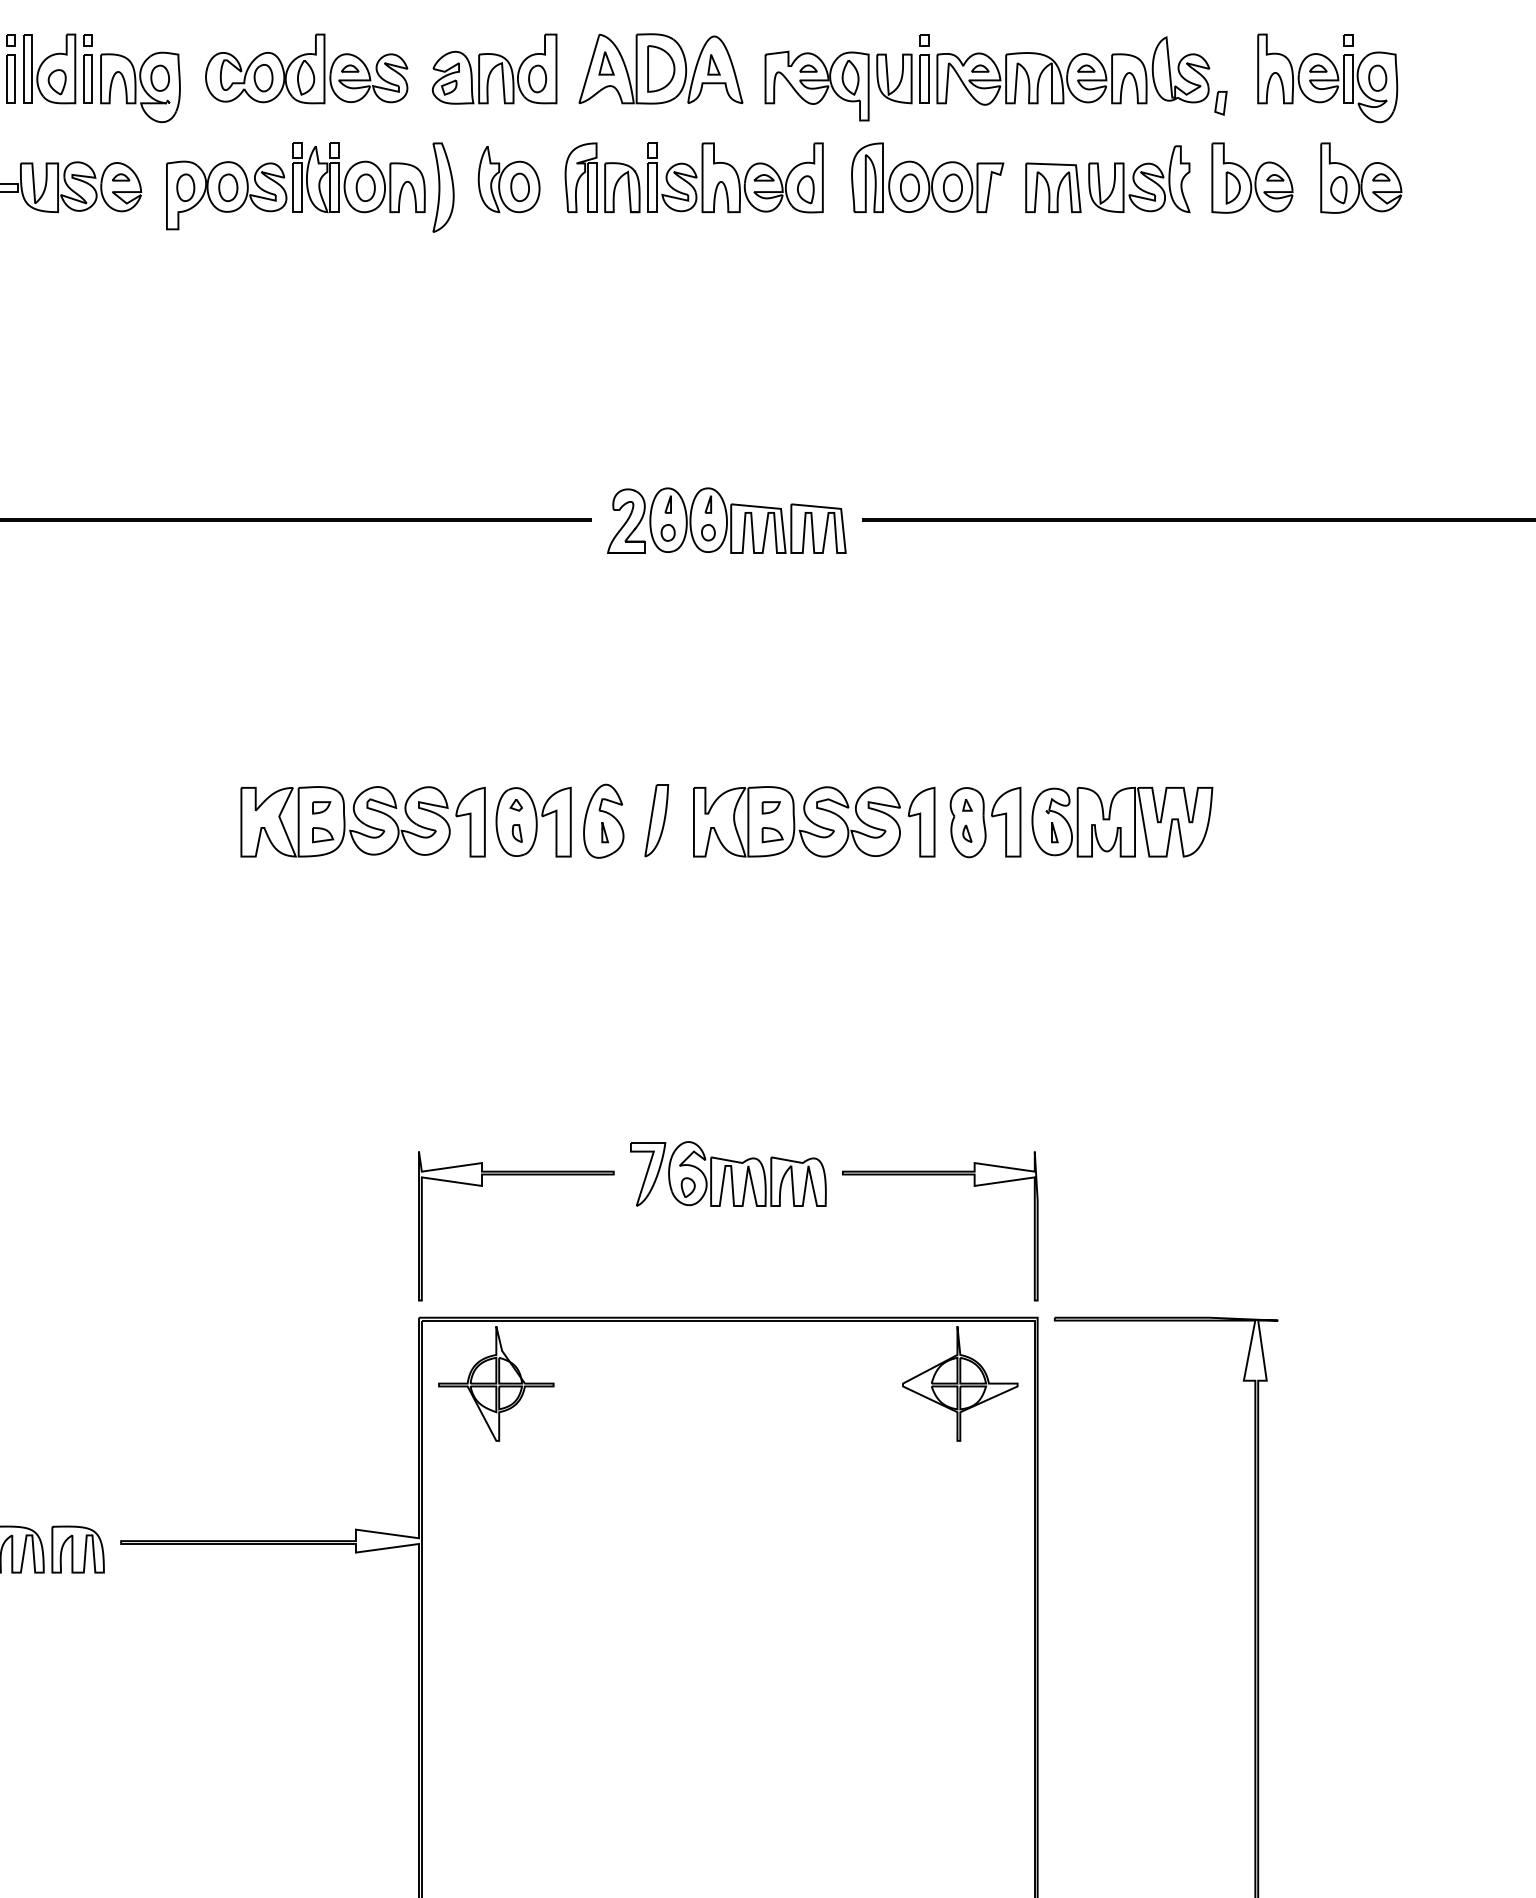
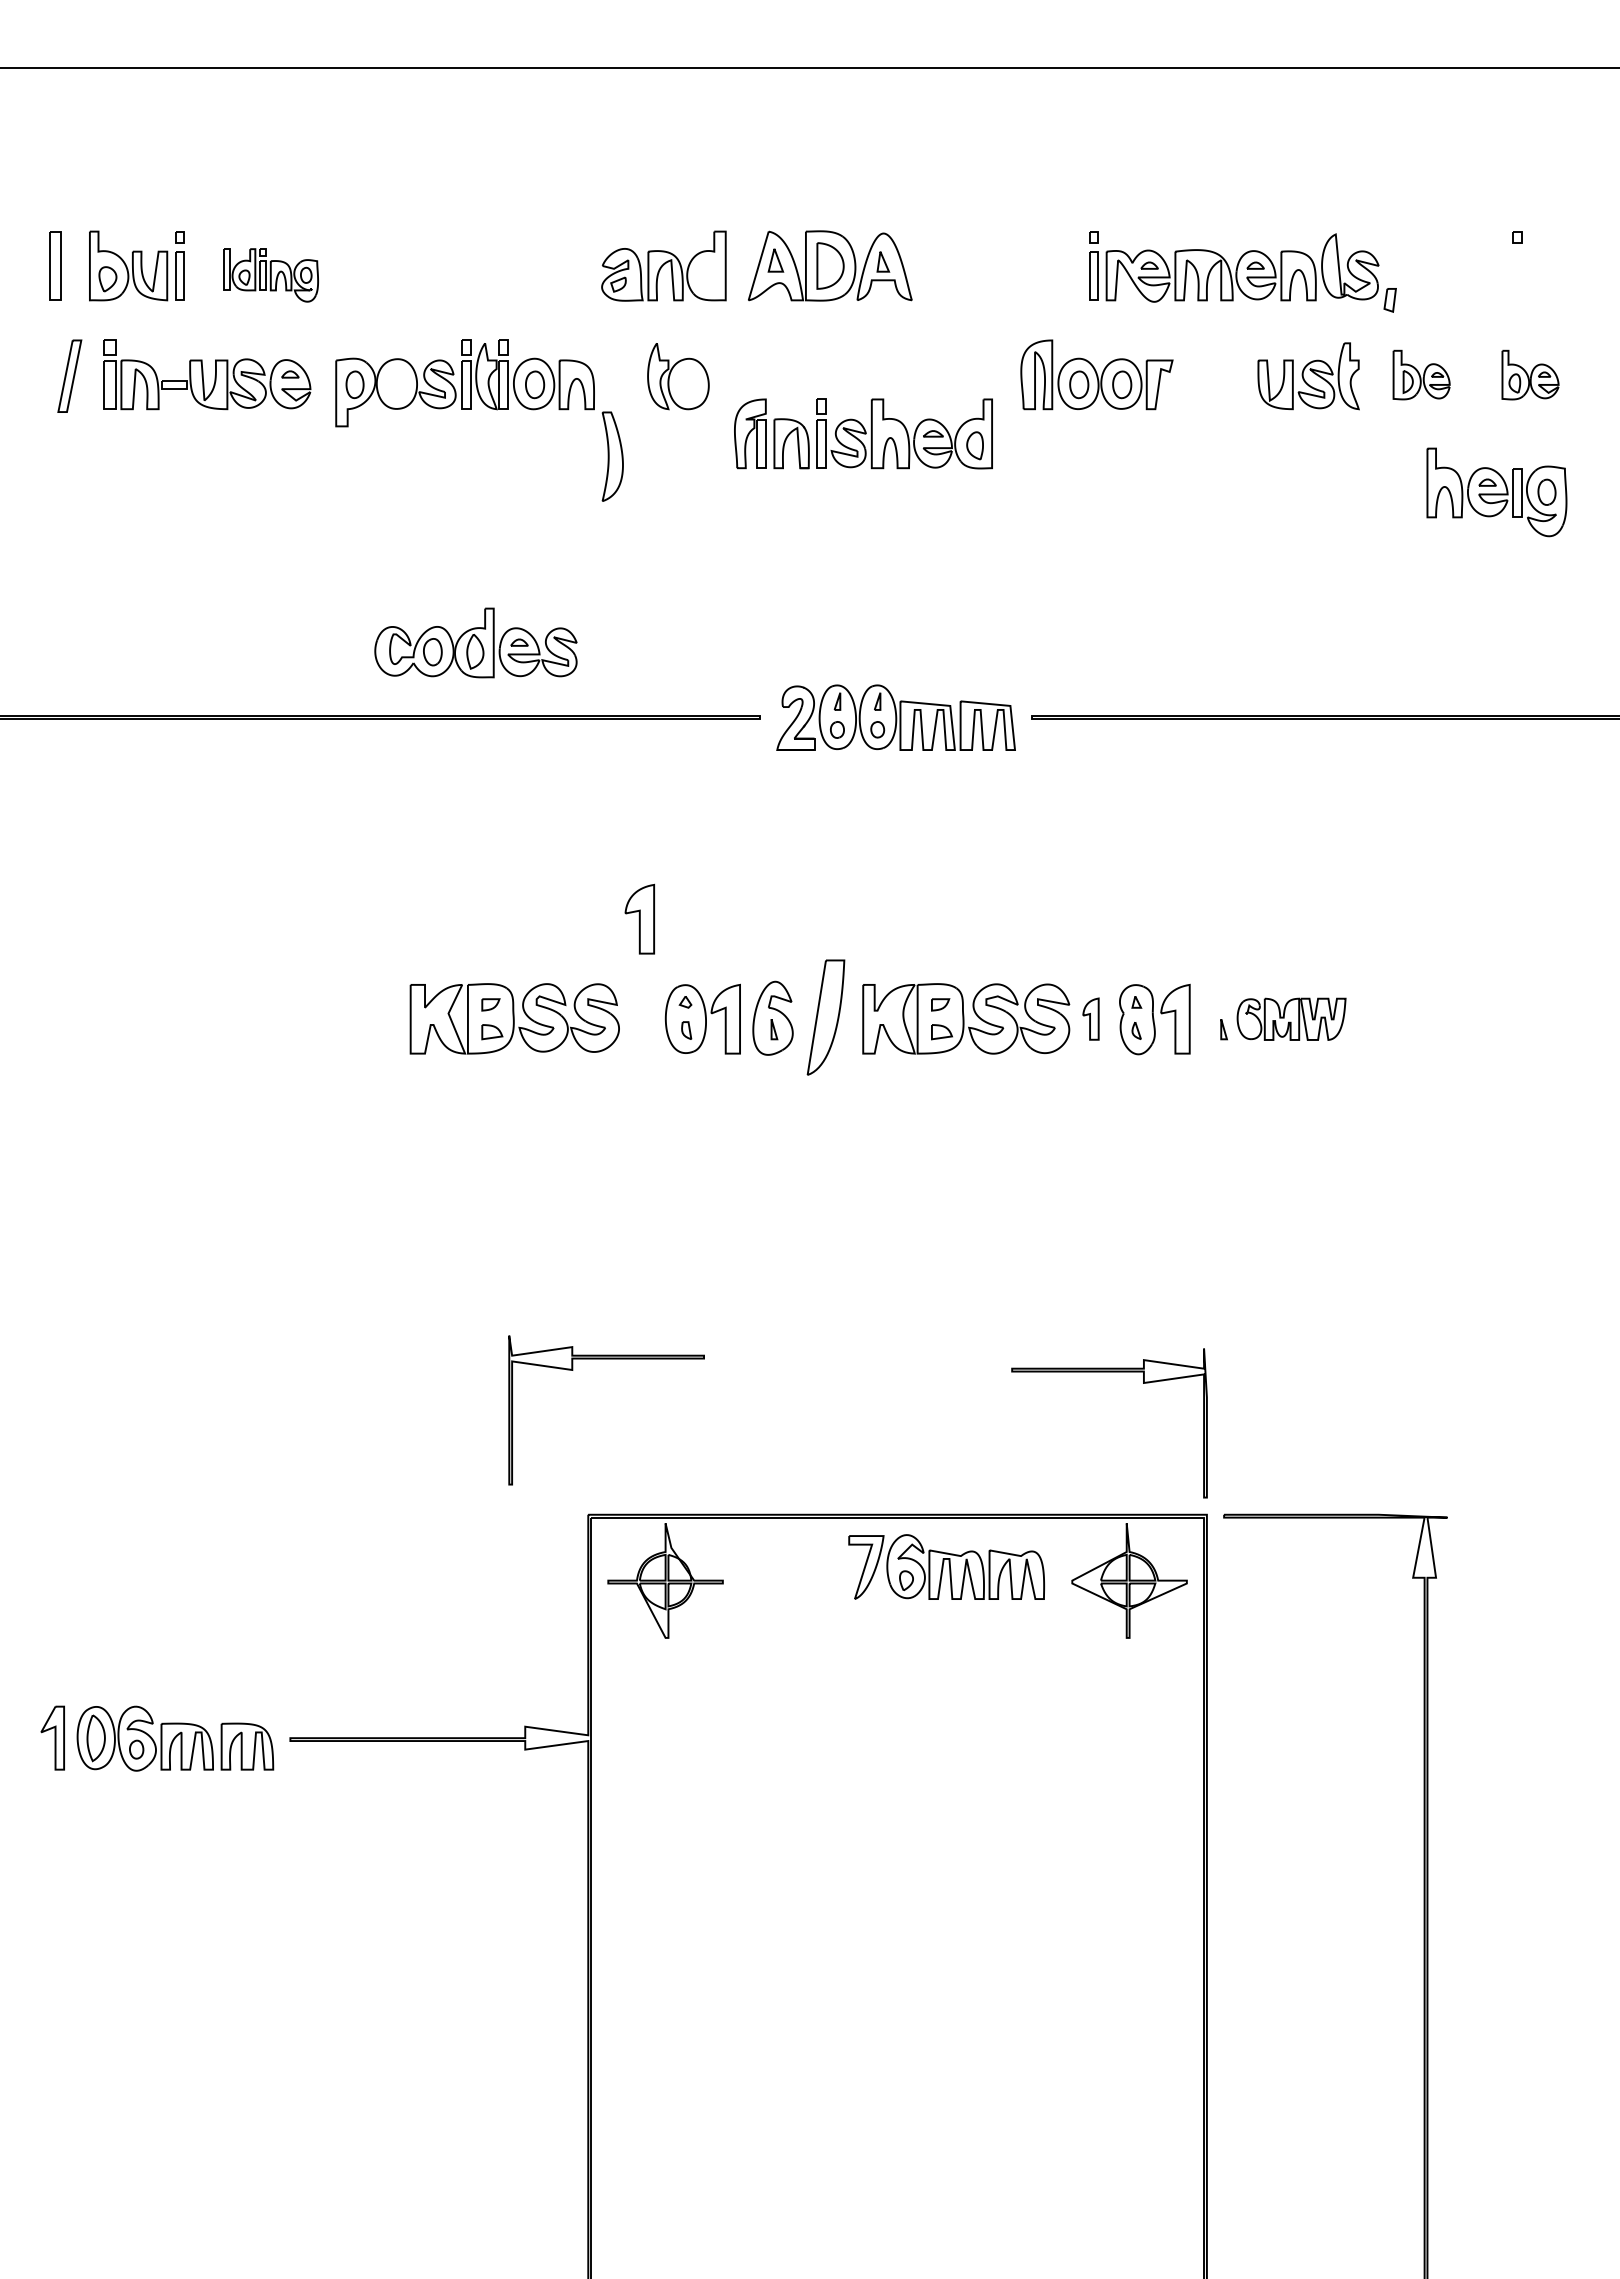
part: (306, 68) -> (475, 642), moved
part: (102, 78) -> (271, 275), size x0.6
part: (537, 78) -> (706, 275), removed
part: (1327, 78) -> (1496, 492), moved
part: (838, 85) -> (1007, 282), removed
part: (694, 177) -> (863, 433), moved
part: (1252, 177) -> (1421, 374), size x0.7
part: (1361, 177) -> (1530, 374), size x0.7
part: (228, 187) -> (397, 384), removed
part: (443, 187) -> (612, 456), moved
curve: (512, 187) -> (681, 384), removed
part: (1053, 187) -> (1222, 384), removed
part: (656, 820) -> (825, 1017), size x1.6
part: (470, 821) -> (639, 918), moved
part: (921, 821) -> (1090, 1018), size x0.6
part: (1122, 822) -> (1291, 1019), size x0.6
part: (728, 1173) -> (946, 1566), moved
part: (516, 1175) -> (606, 1359), moved

